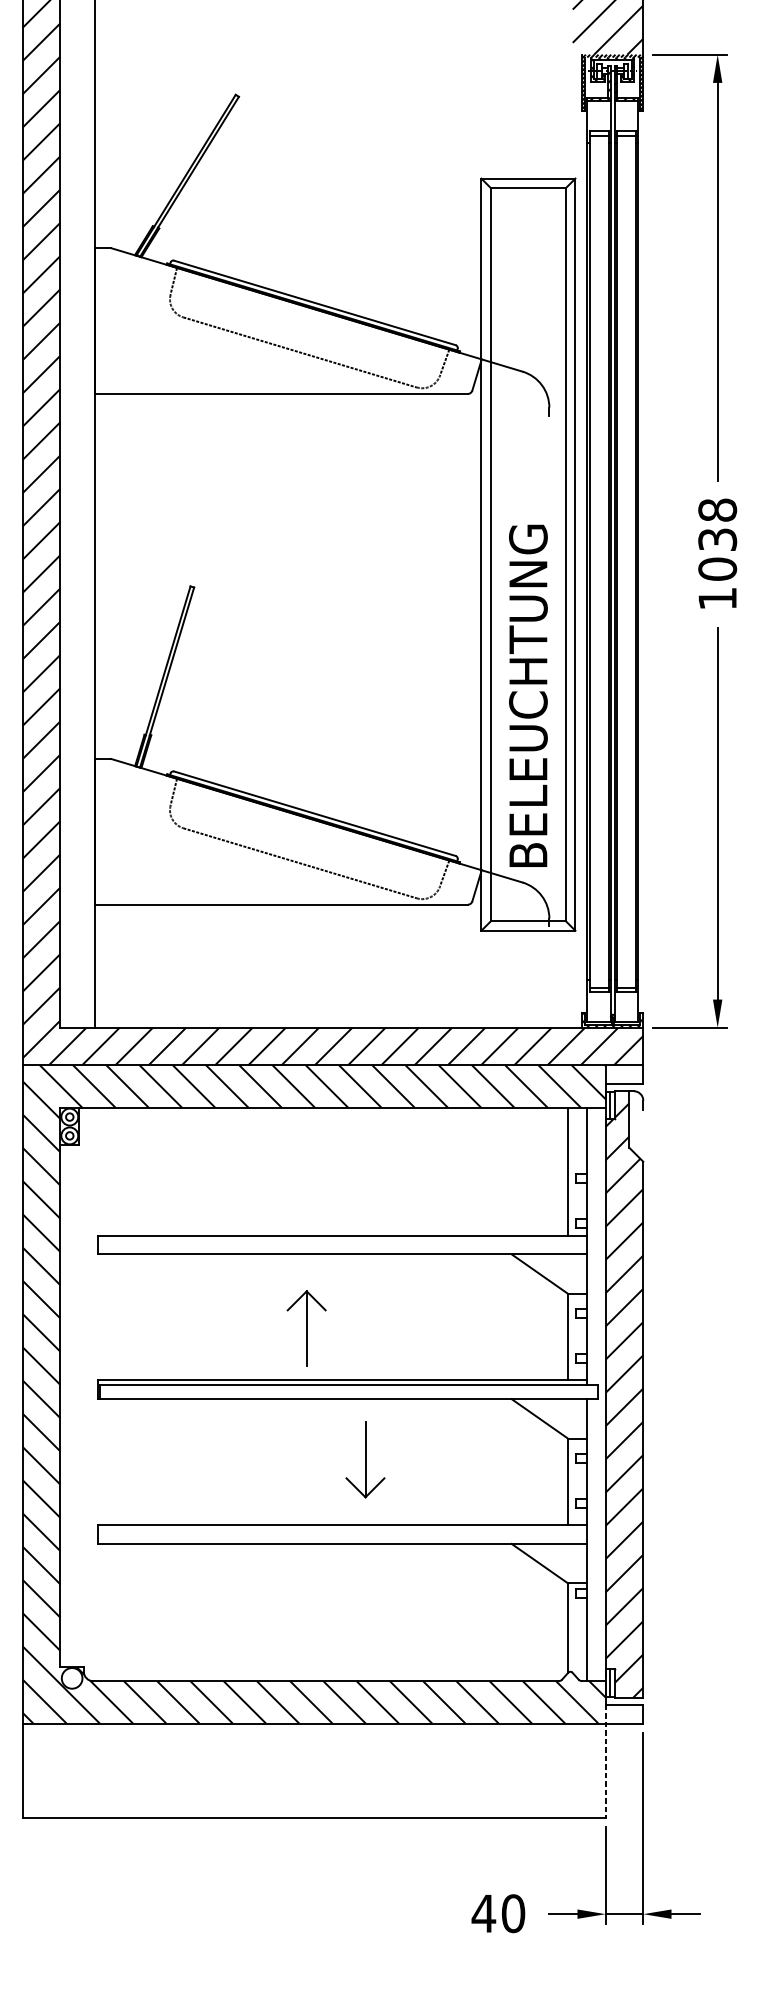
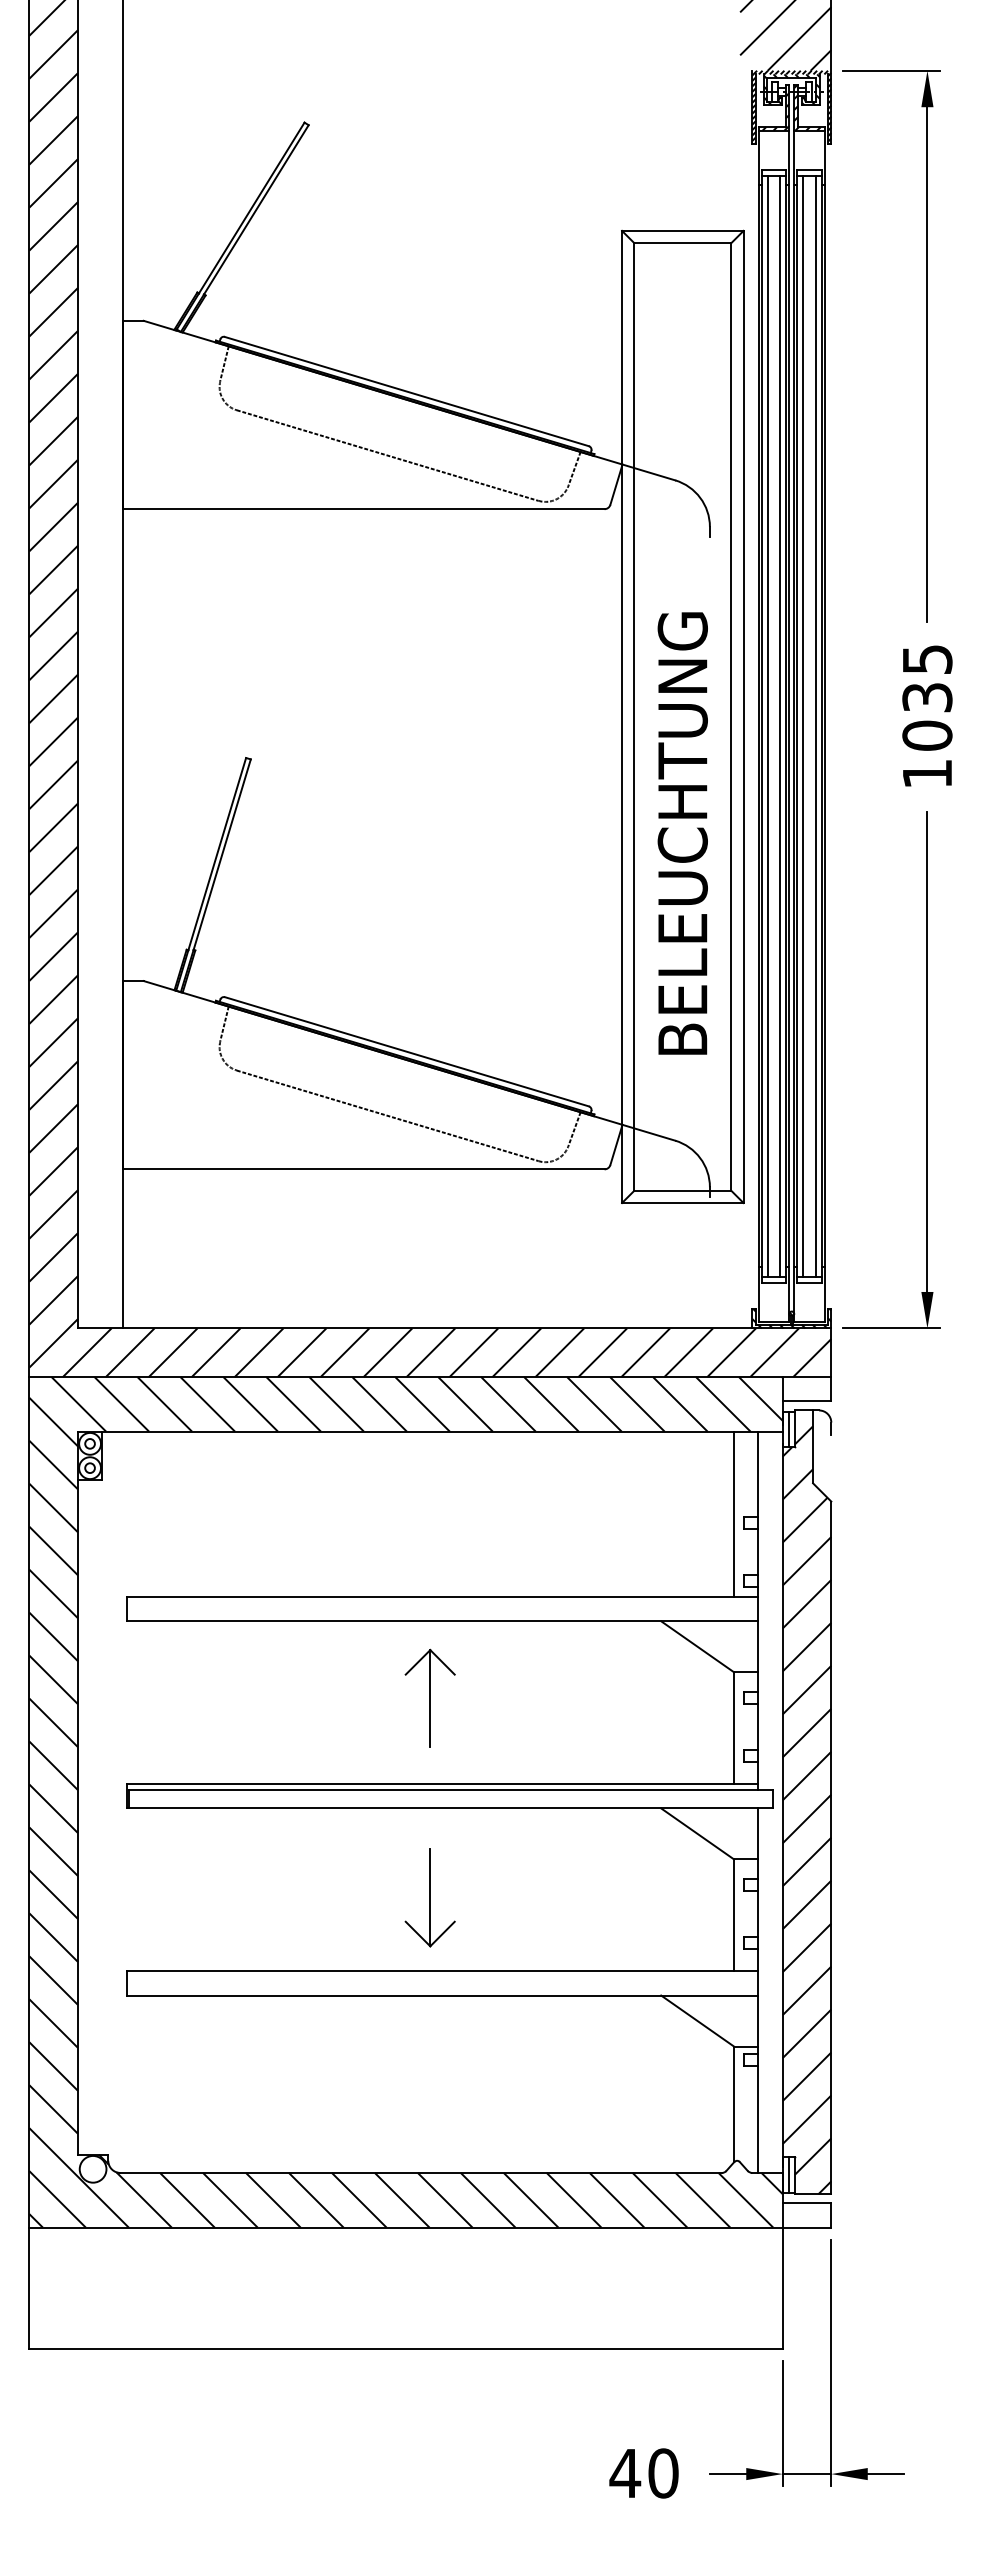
text: (717, 510) -> (927, 659), 1038 -> 1035
line: (594, 561) -> (768, 725), added
line: (603, 561) -> (780, 725), added
line: (621, 561) -> (803, 725), added
line: (631, 561) -> (815, 725), added
text: (528, 695) -> (682, 833), moved
part: (306, 1328) -> (429, 1697), moved
part: (364, 1459) -> (429, 1897), moved
line: (605, 1761) -> (782, 2276), dashed -> solid

